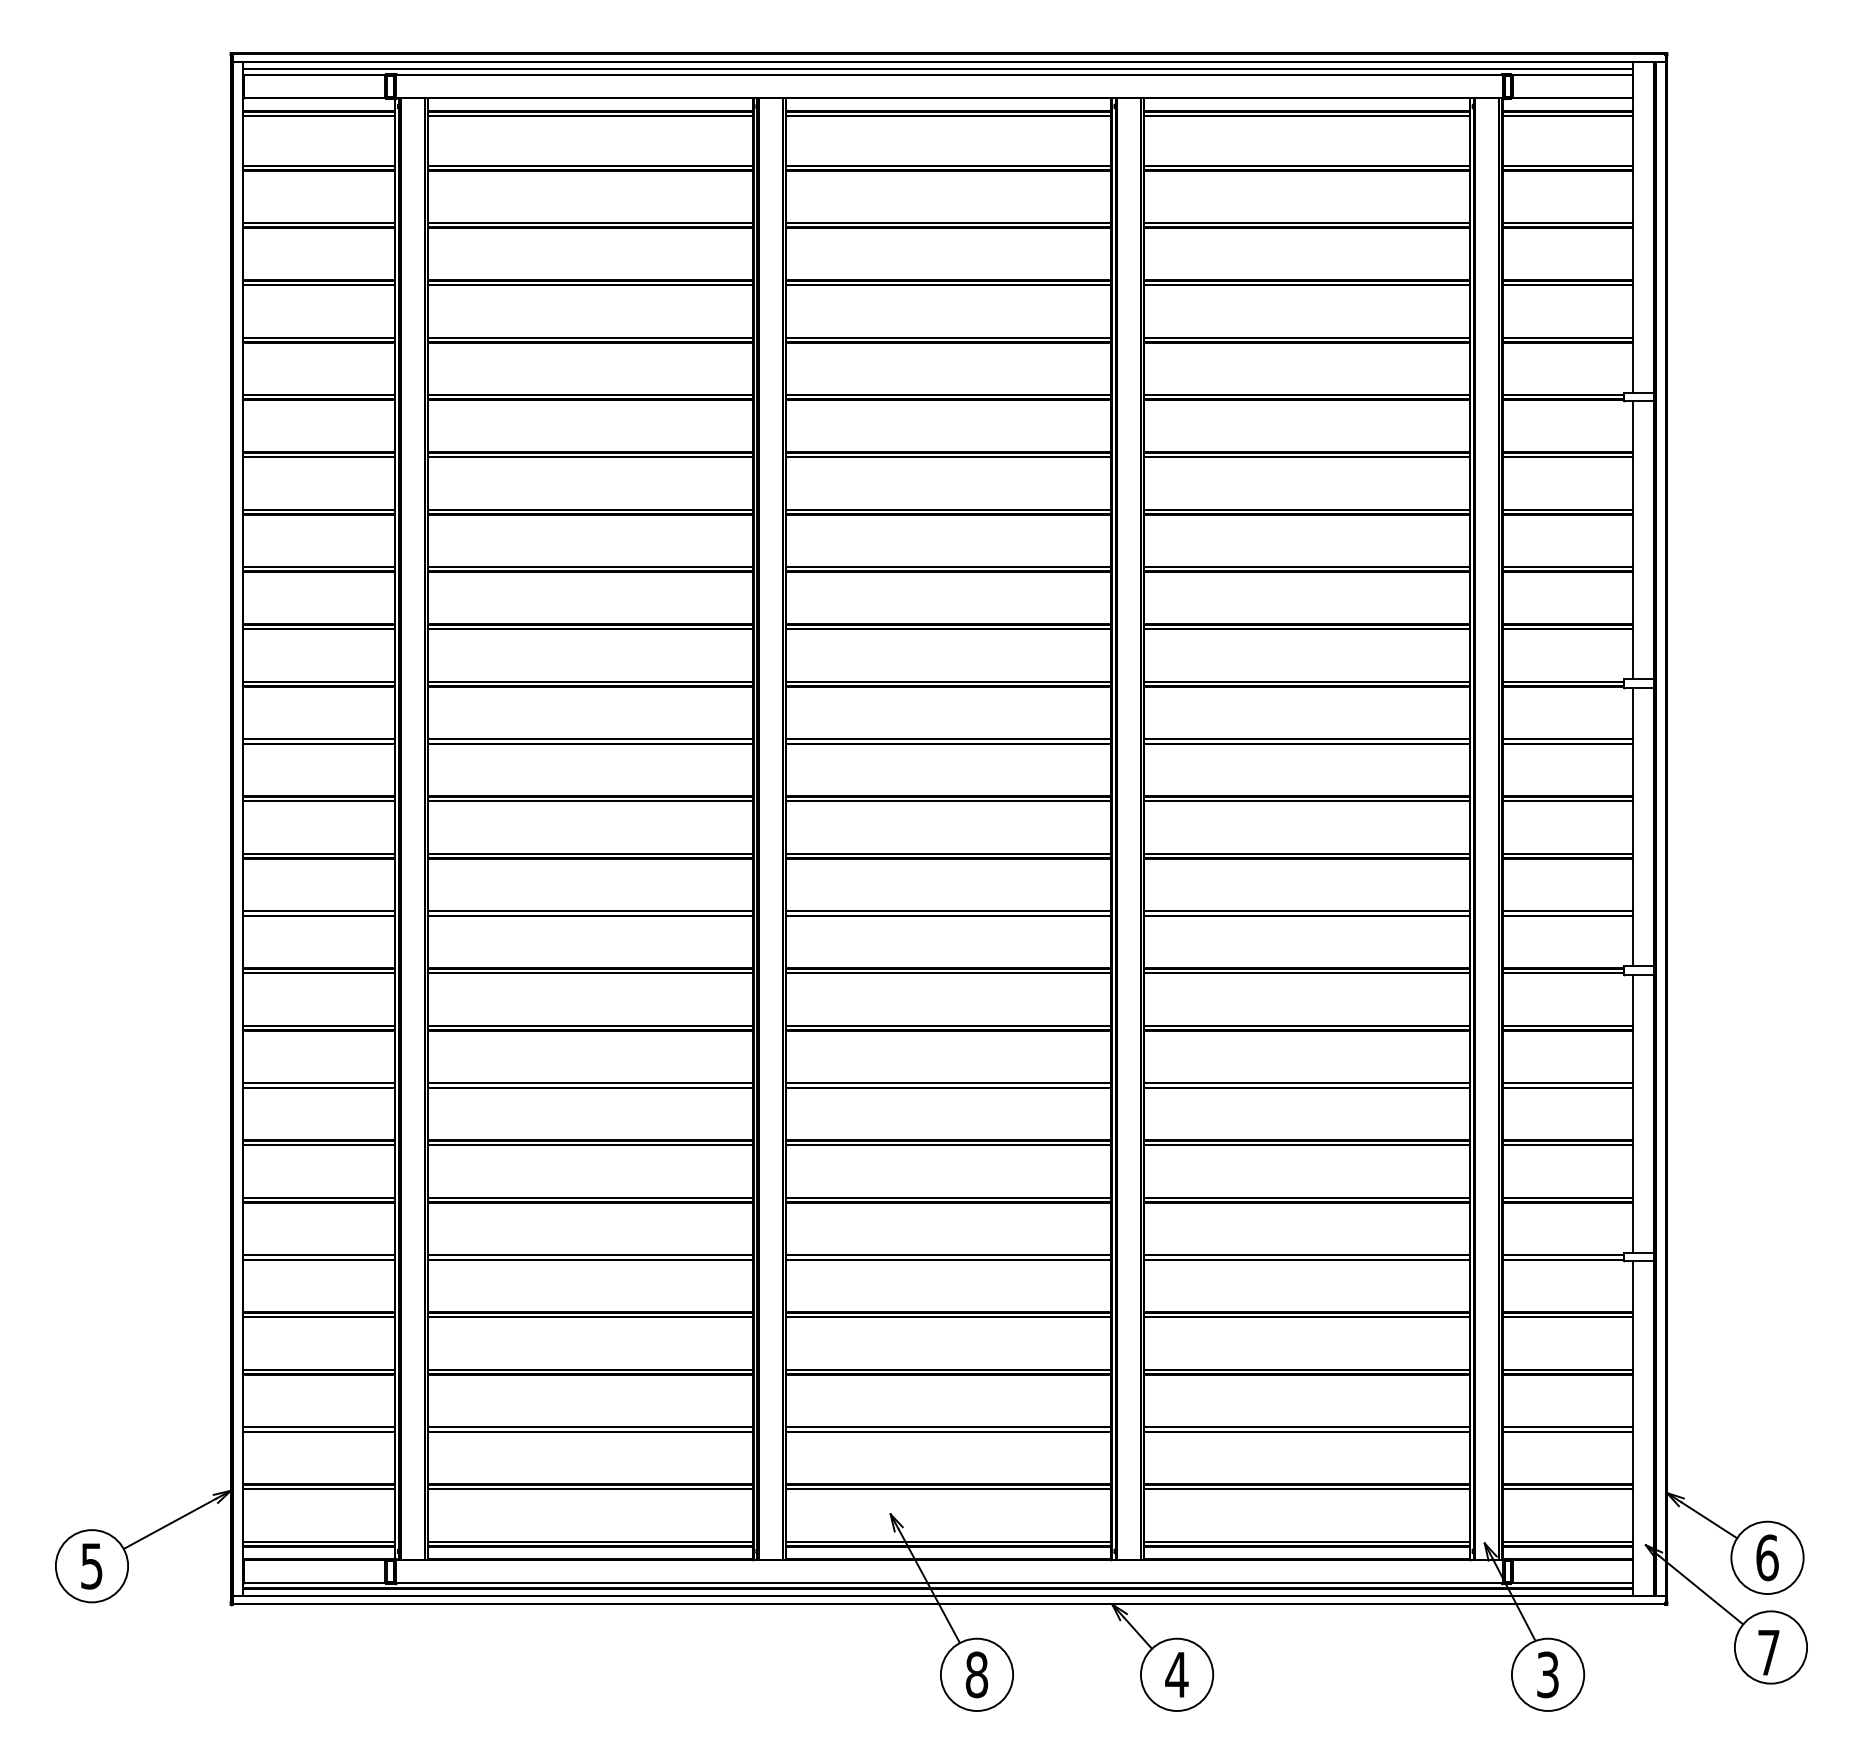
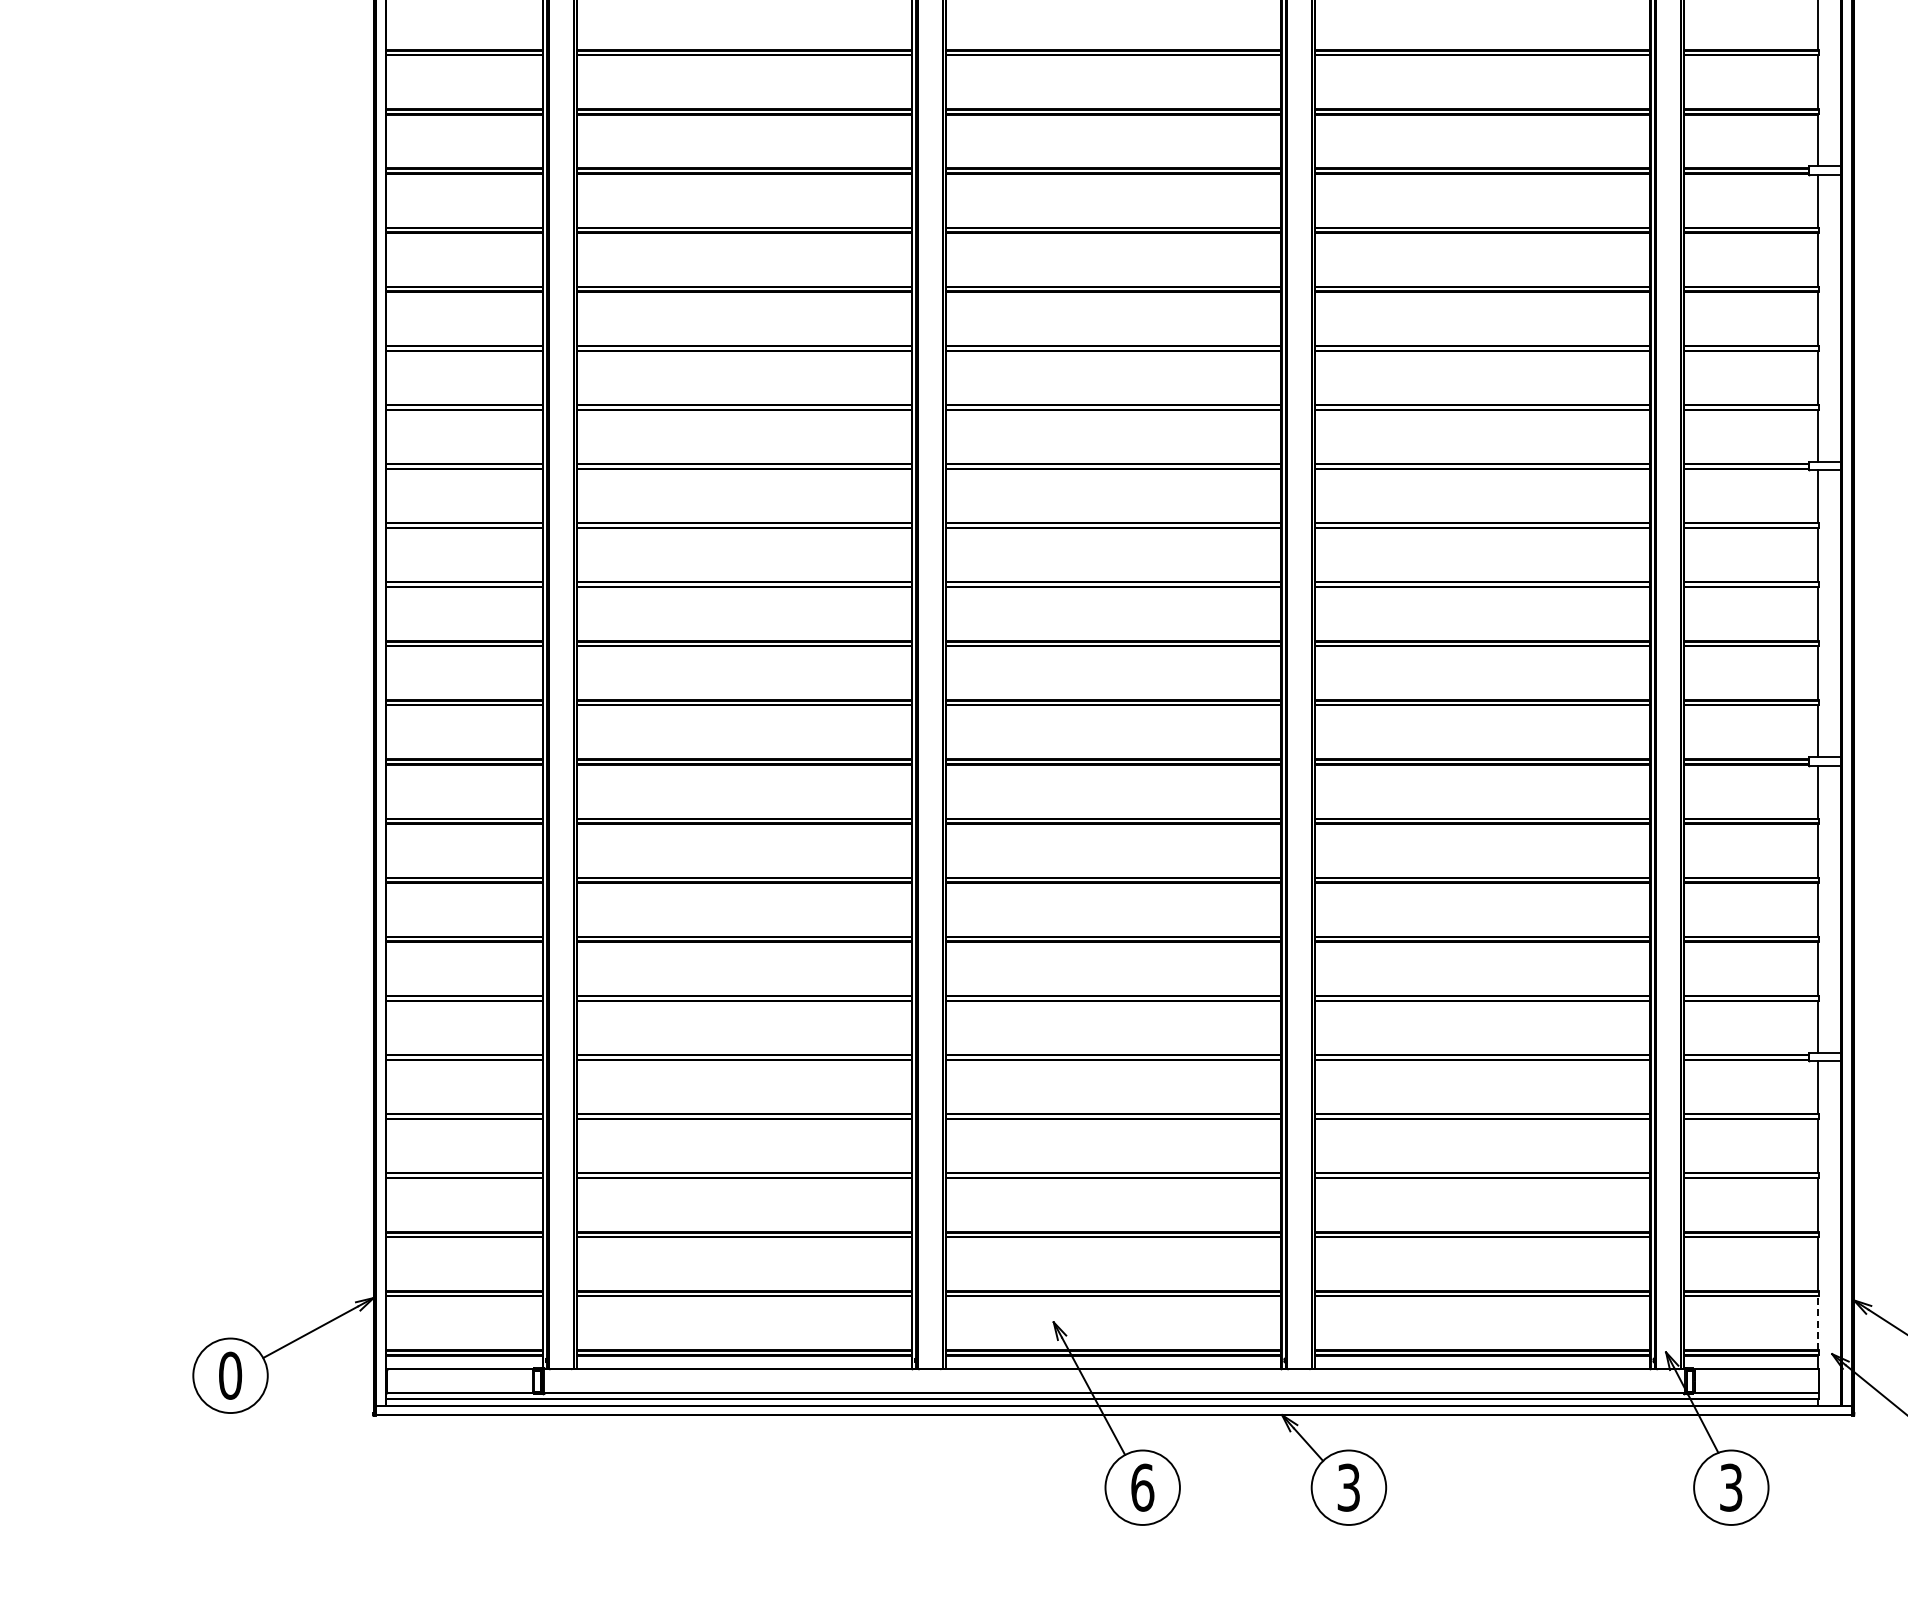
line: (1632, 1514) -> (1818, 1322), solid -> dashed
text: (91, 1565) -> (230, 1375), 5 -> 0
text: (976, 1674) -> (1142, 1487), 8 -> 6
text: (1176, 1674) -> (1348, 1487), 4 -> 3

